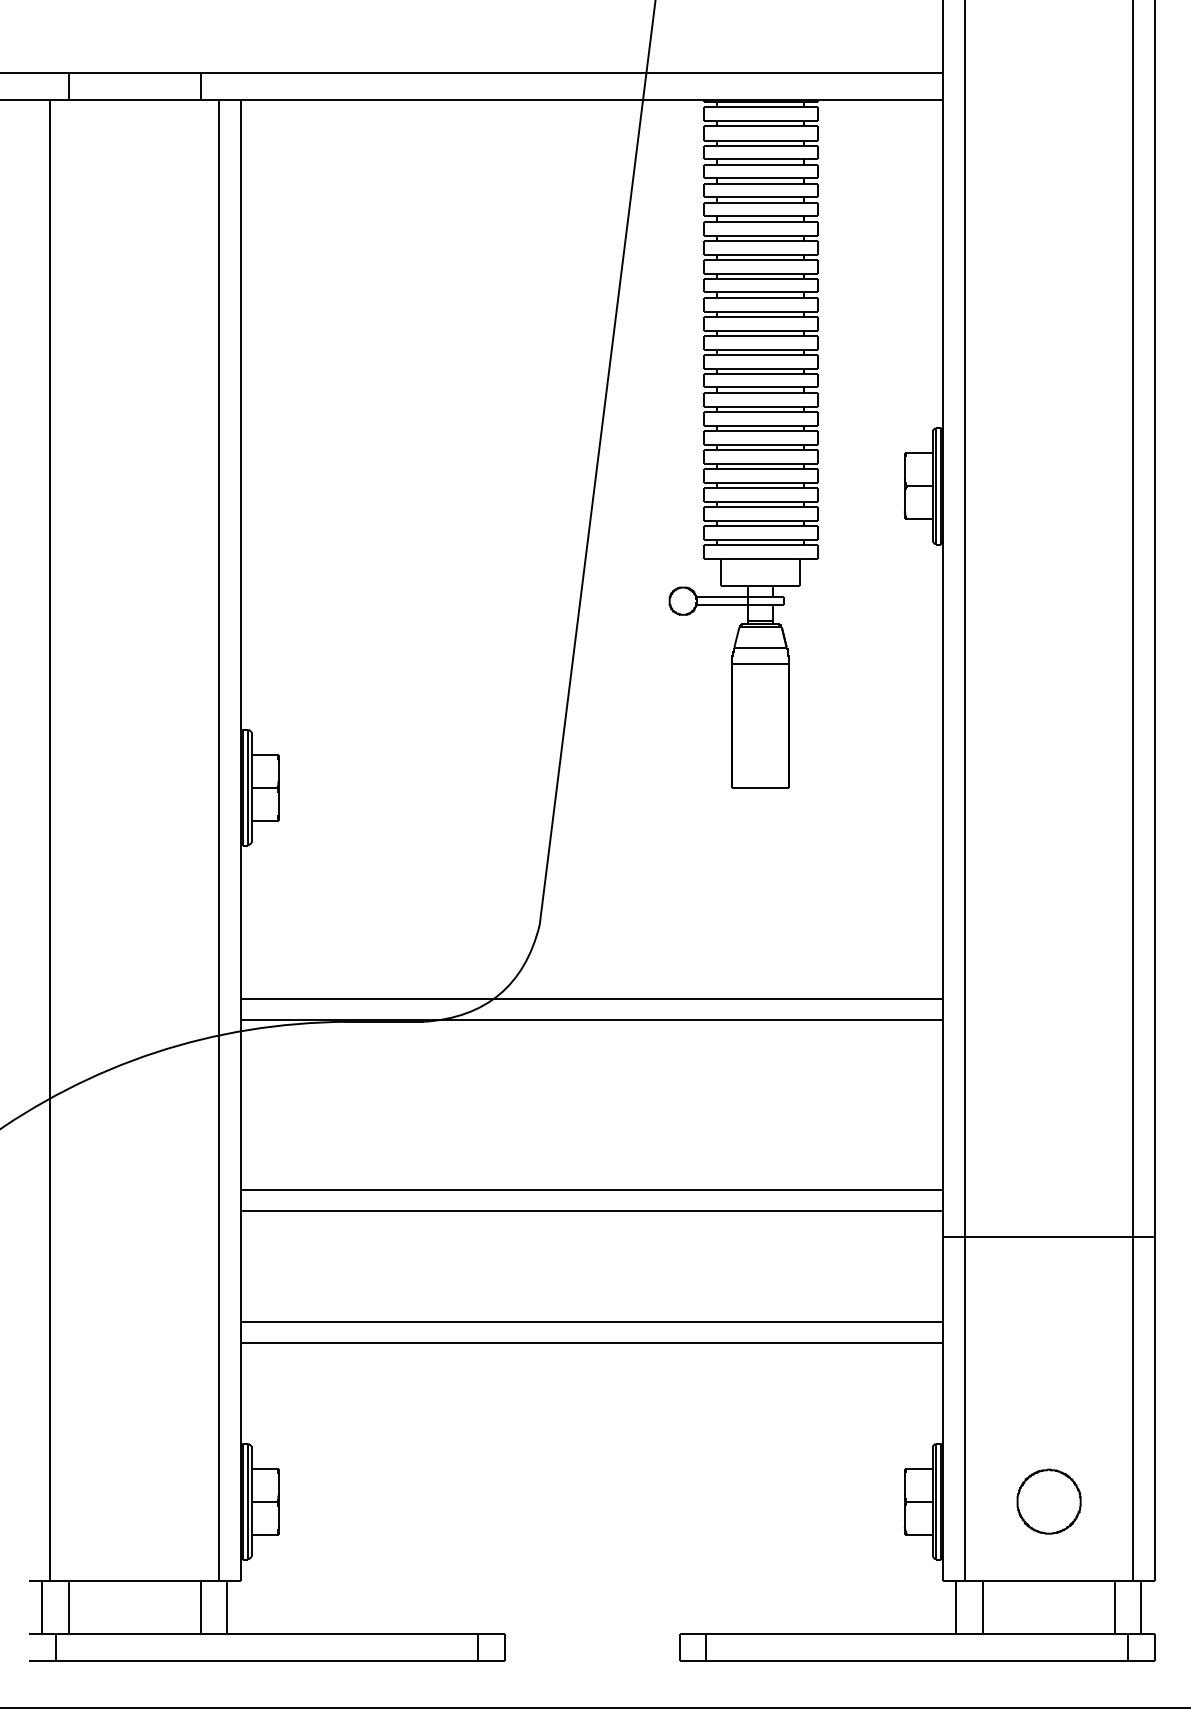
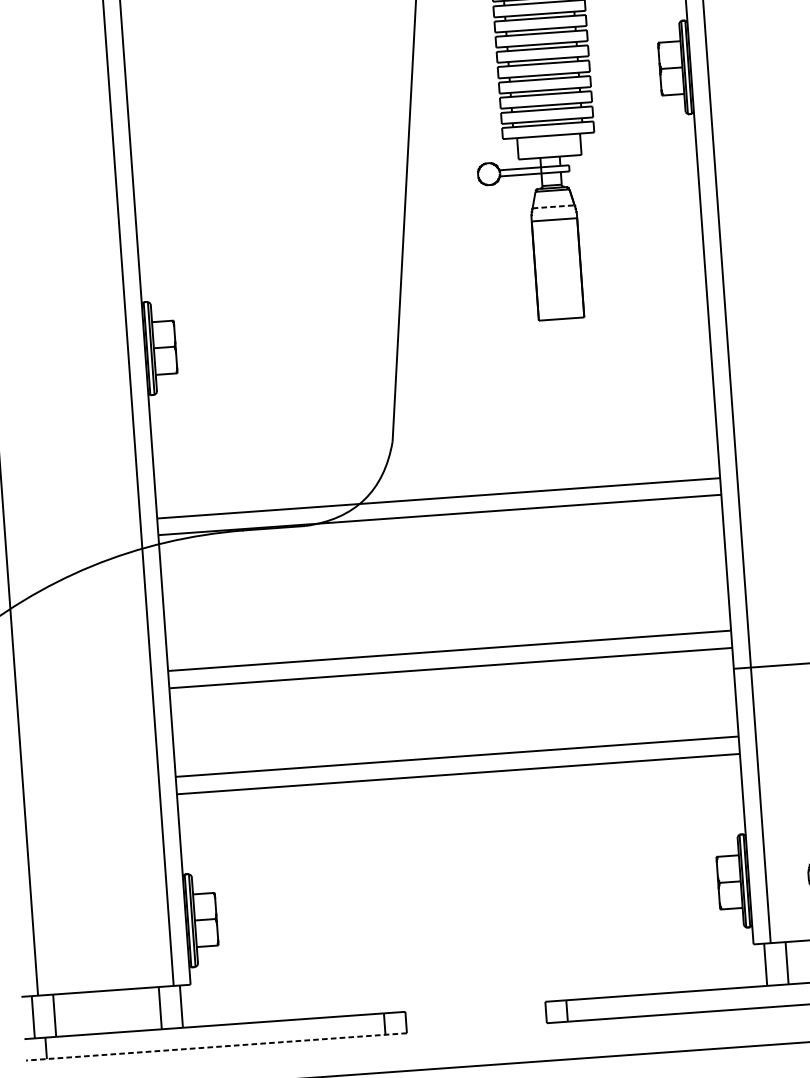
line: (761, 647) -> (554, 206), solid -> dashed
line: (267, 1660) -> (216, 1046), solid -> dashed

